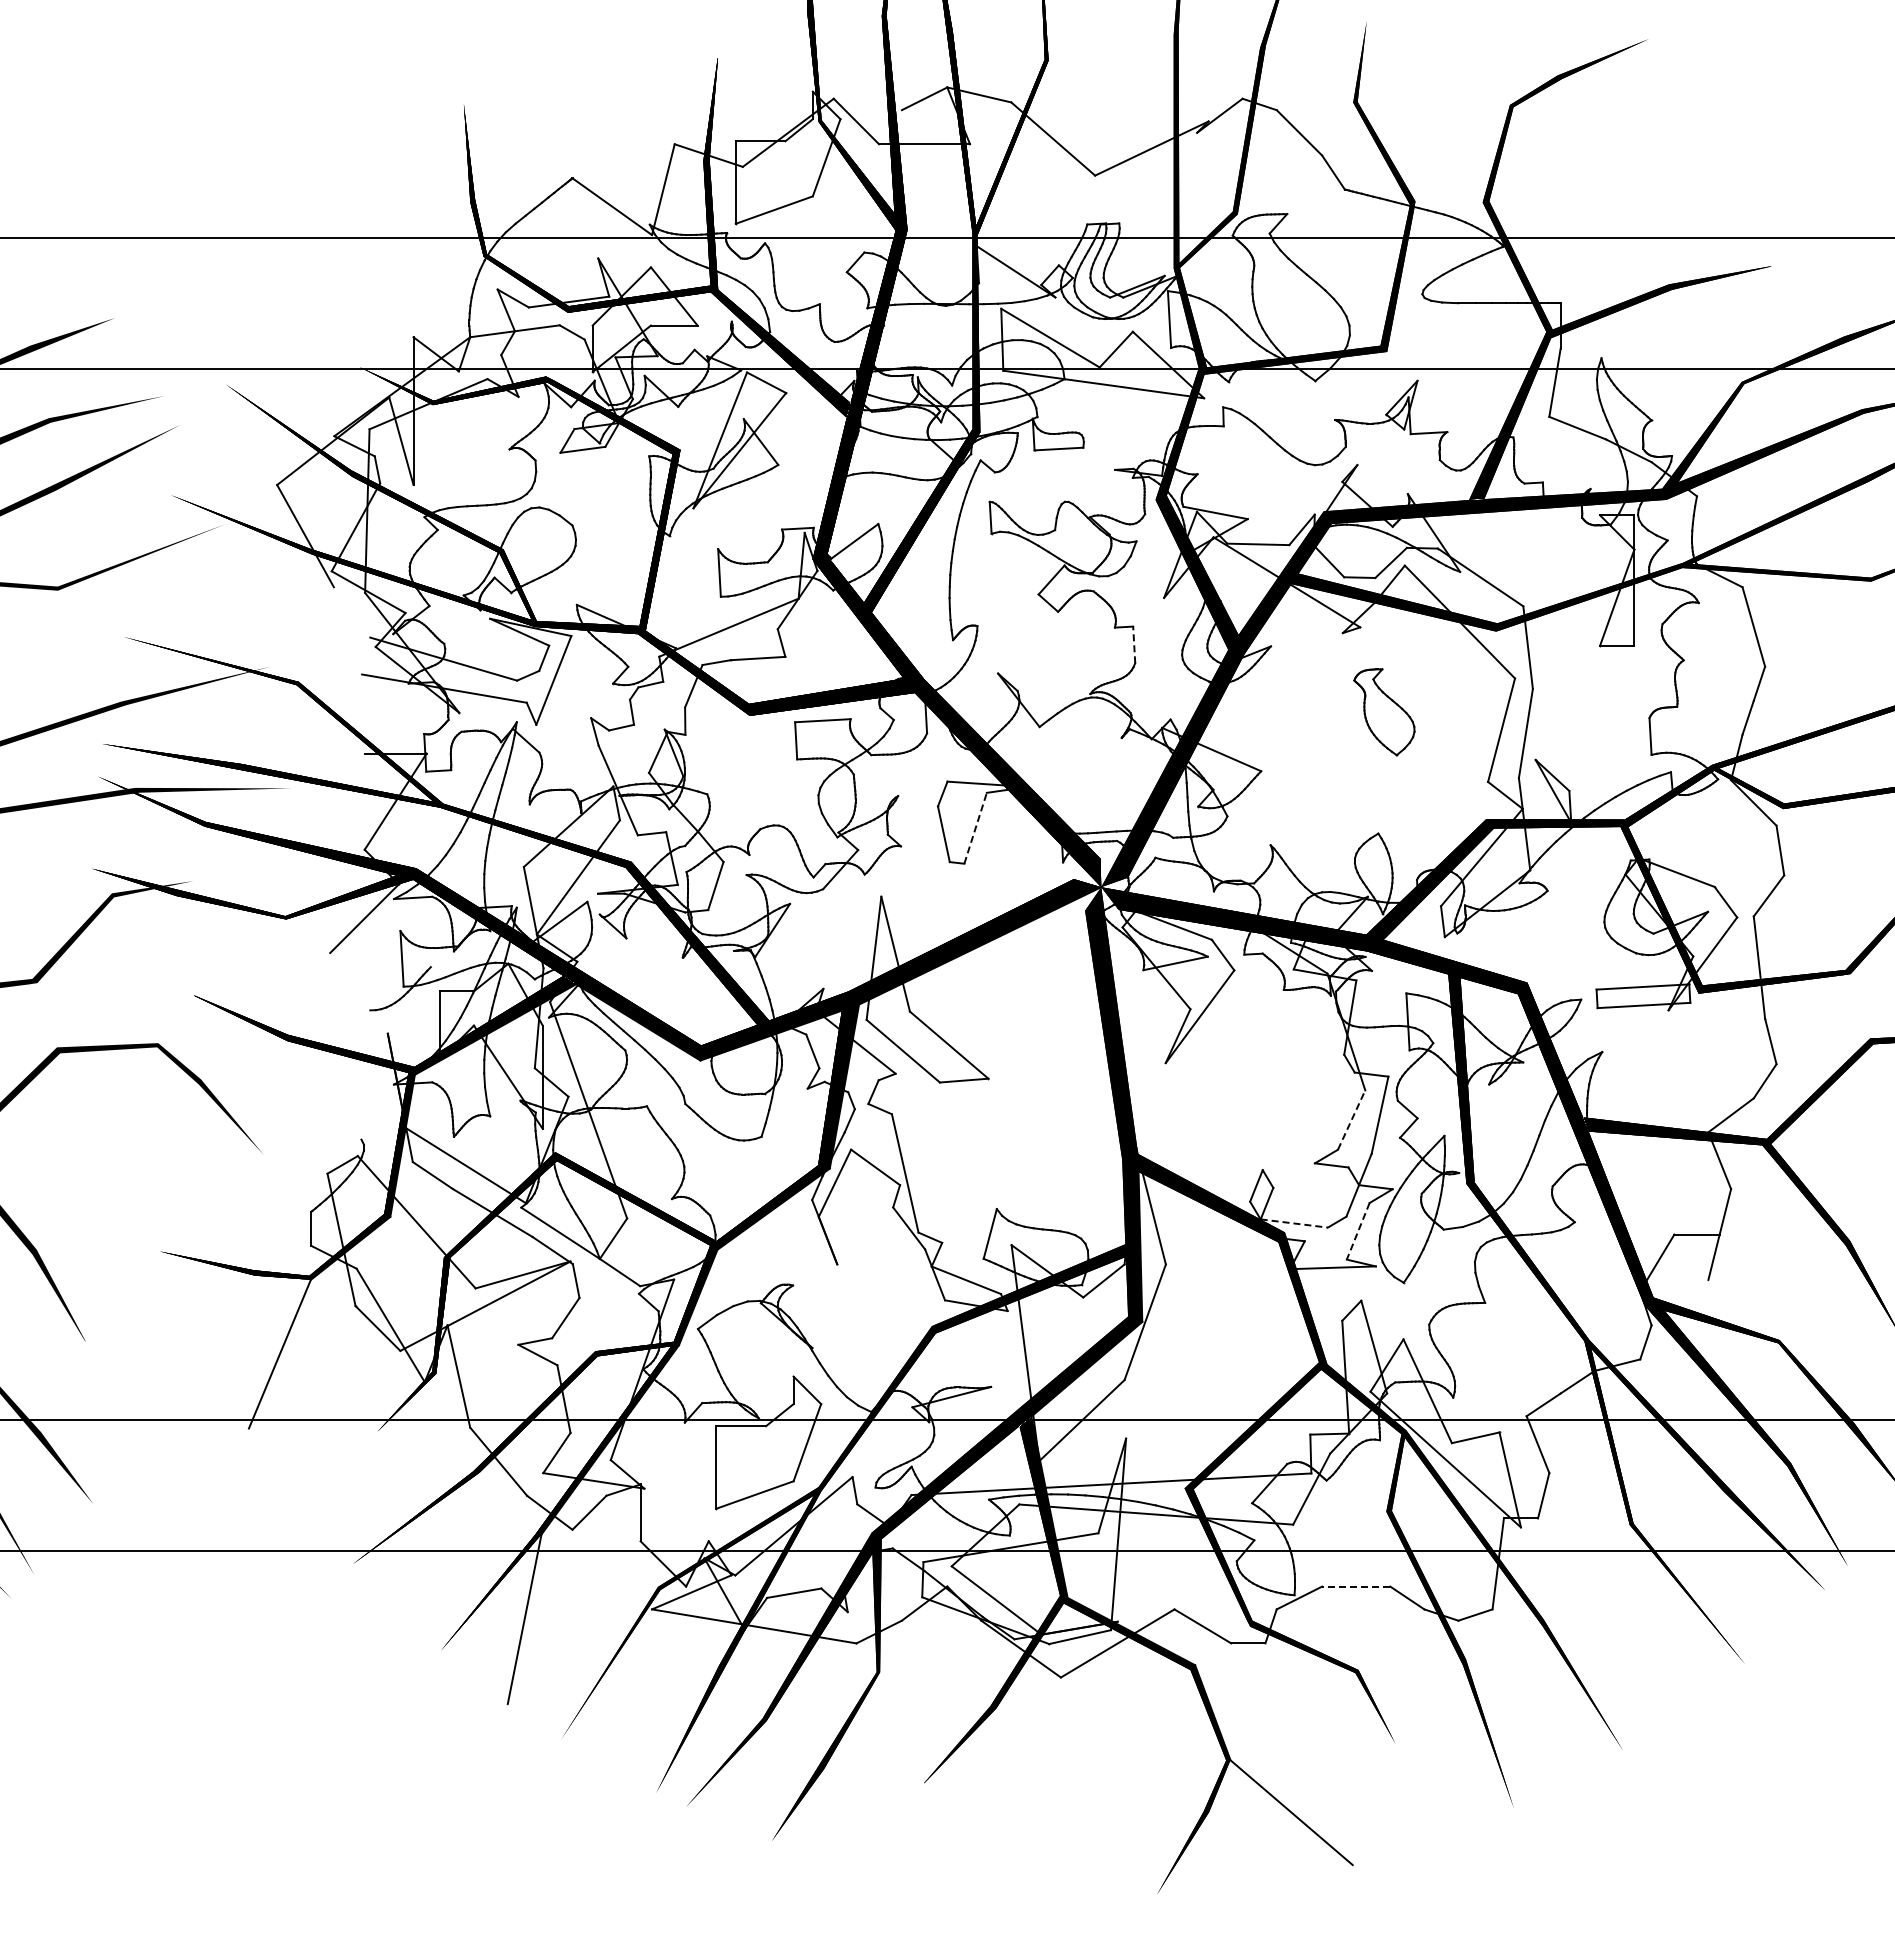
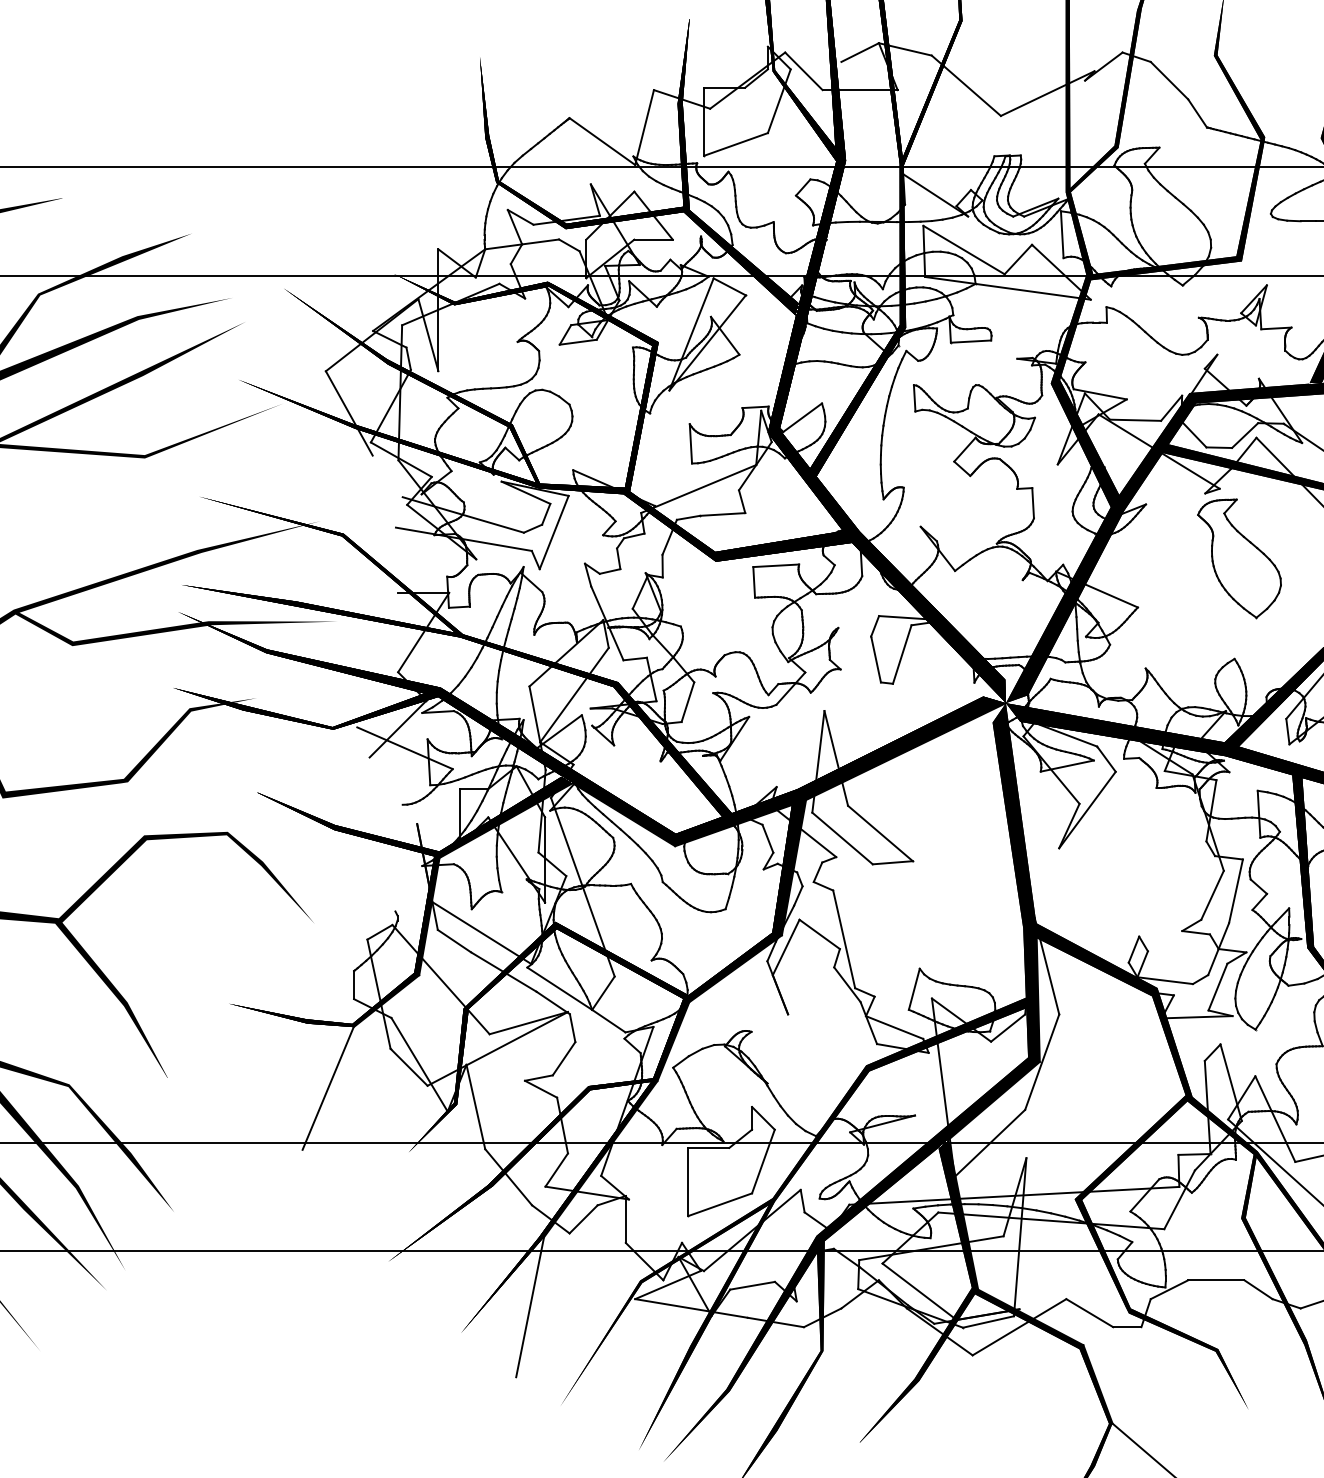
line: (1134, 644) -> (1033, 502), dashed -> solid
part: (1384, 712) -> (1239, 558), size x1.67
line: (975, 827) -> (902, 653), dashed -> solid
line: (372, 941) -> (404, 747), added
line: (1351, 1120) -> (1212, 895), dashed -> solid
line: (1294, 1223) -> (1165, 980), dashed -> solid
line: (1358, 1231) -> (1218, 987), dashed -> solid
line: (1355, 1586) -> (1215, 1280), dashed -> solid

